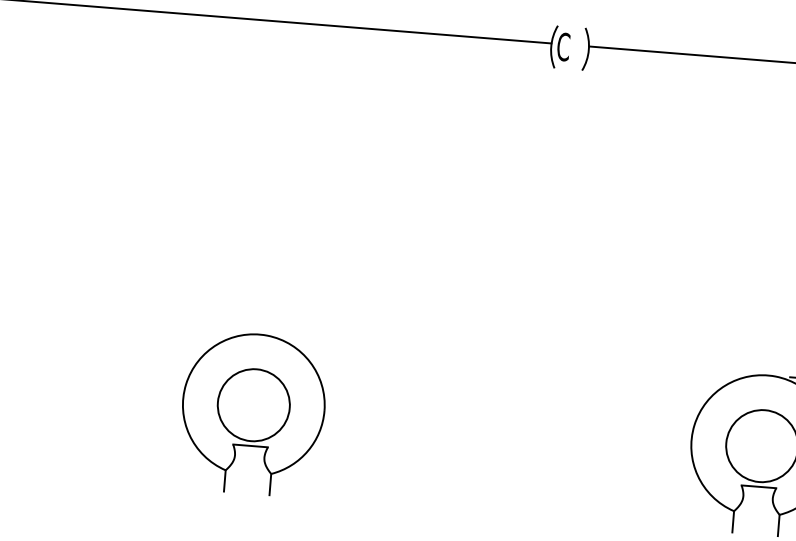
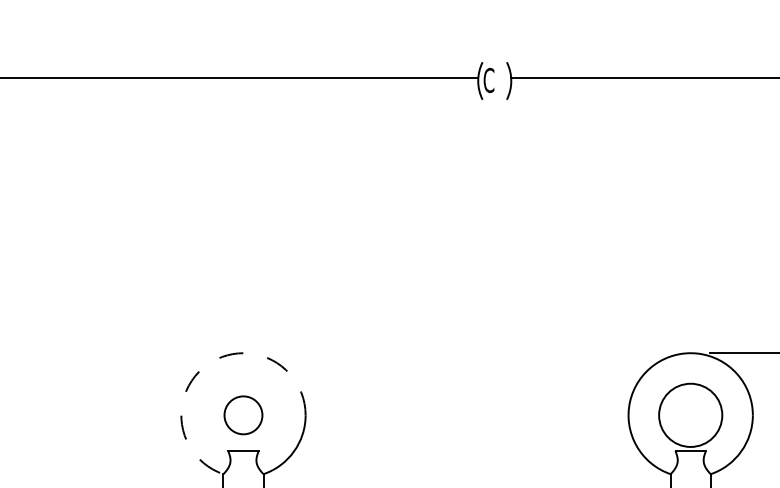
arc: (217, 344) -> (207, 364), solid -> dashed
circle: (253, 404) -> (243, 414), size x0.6

